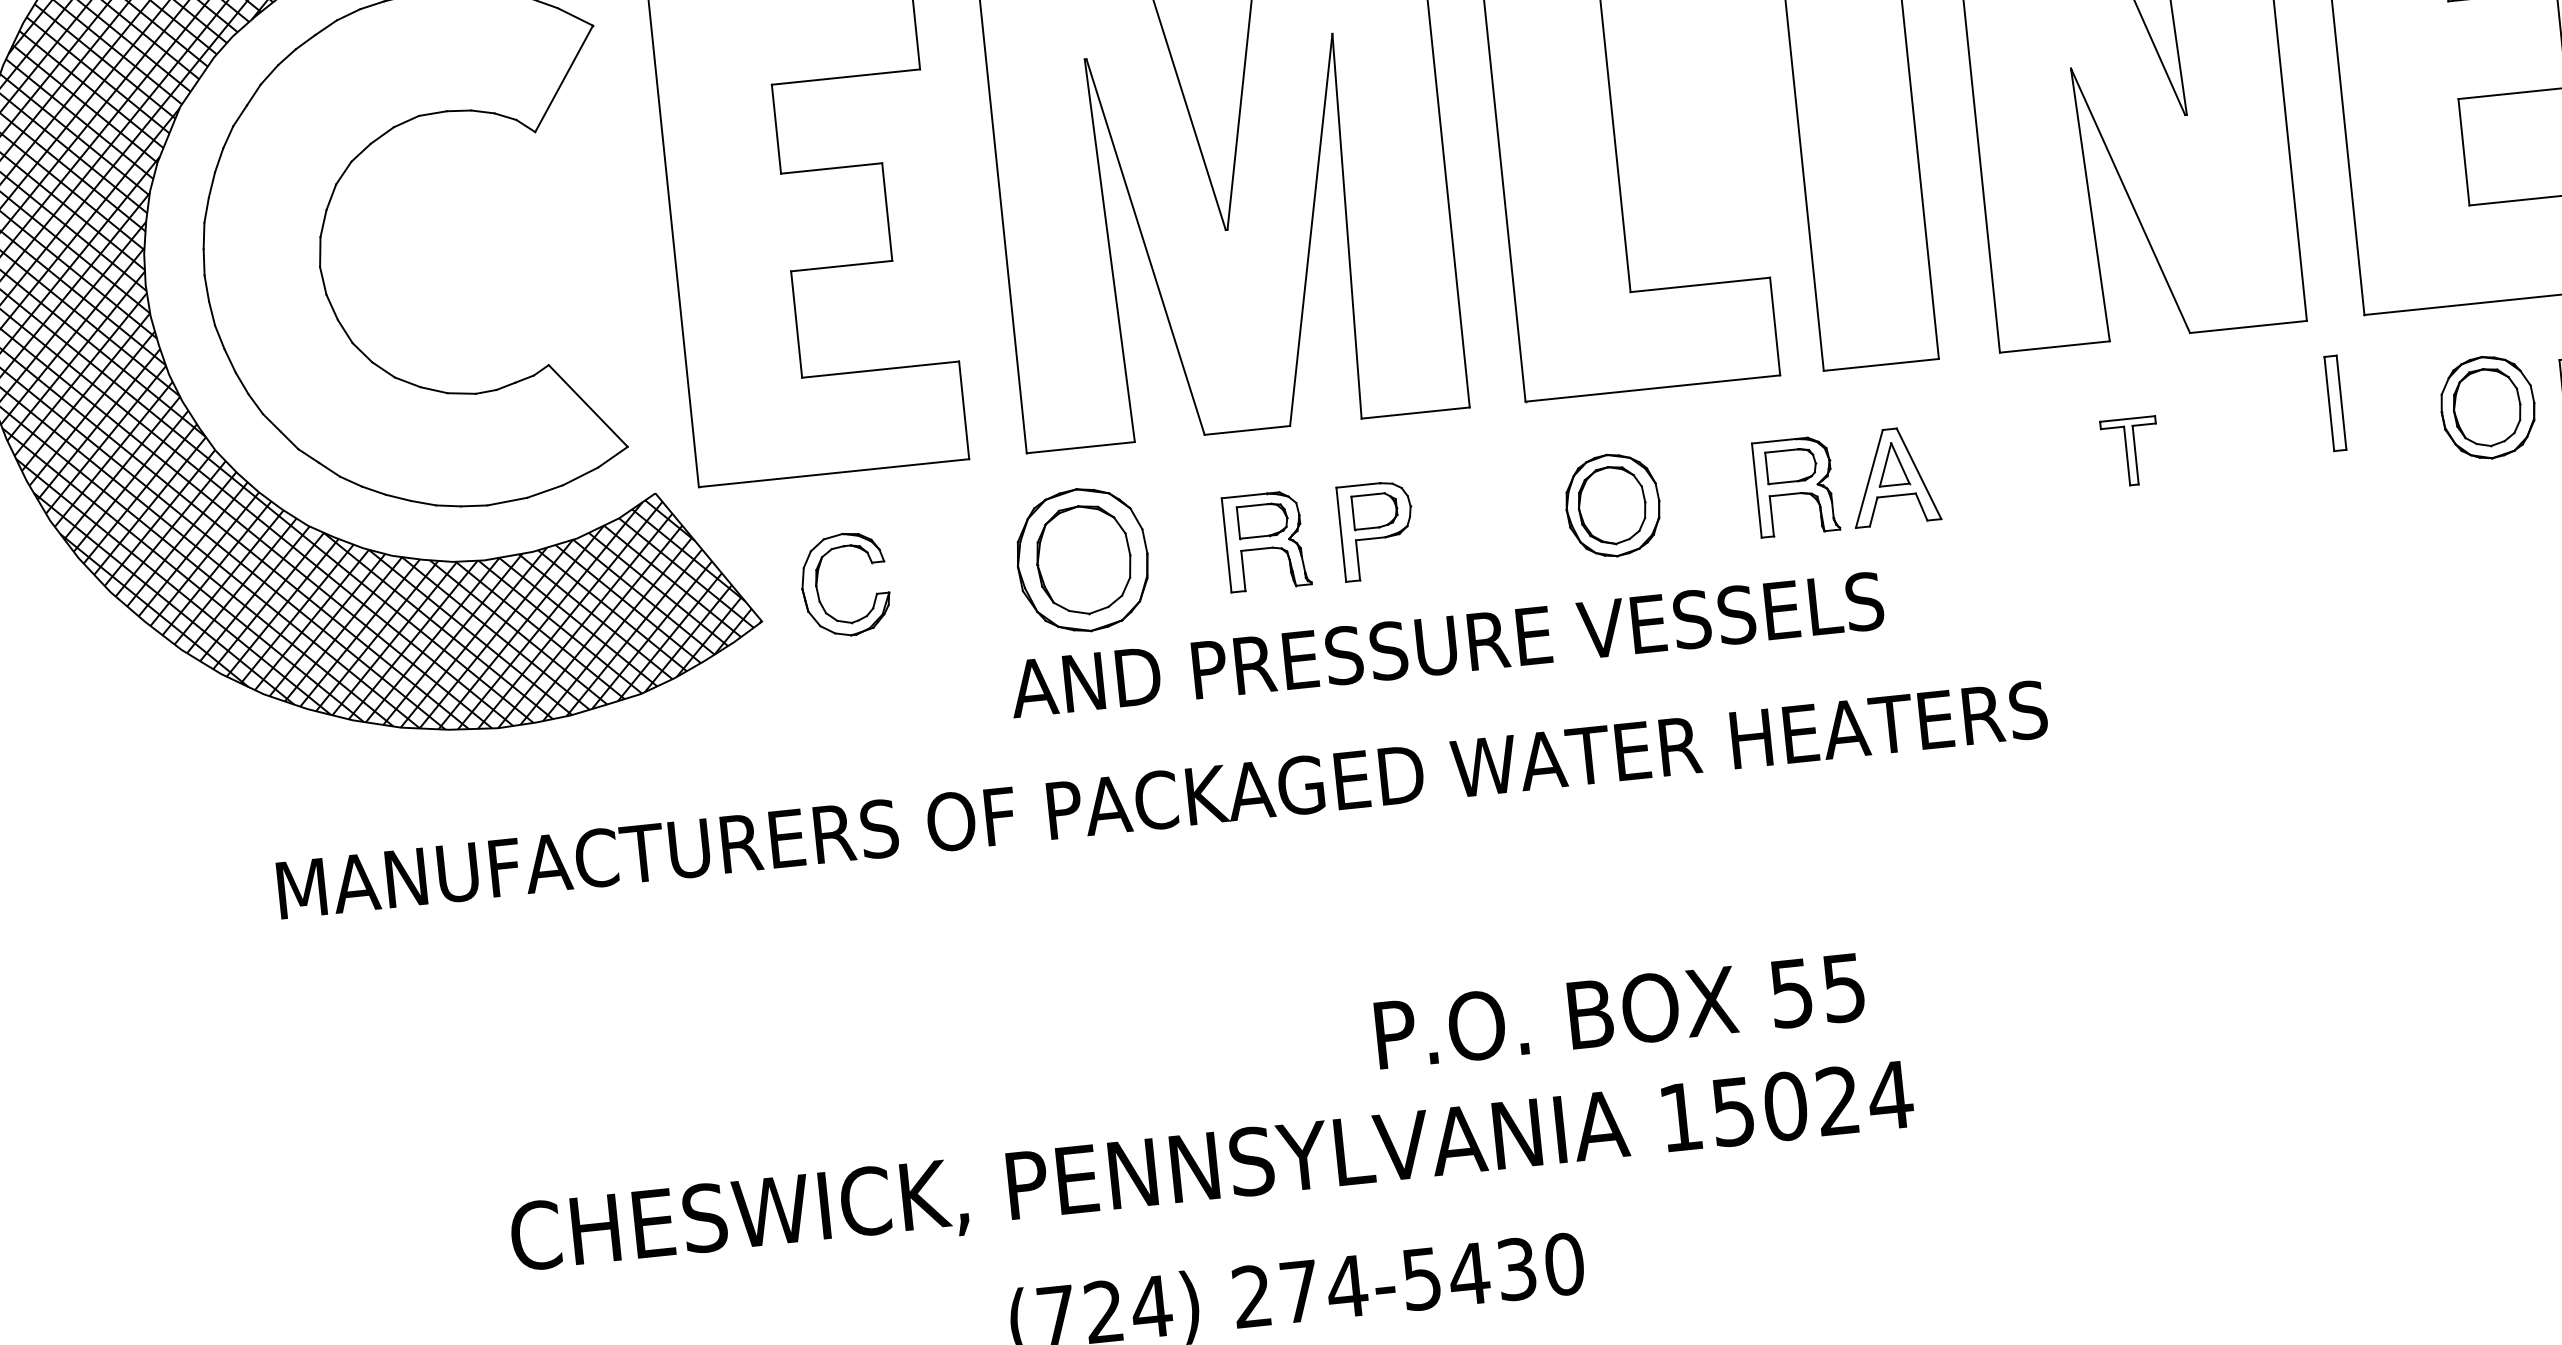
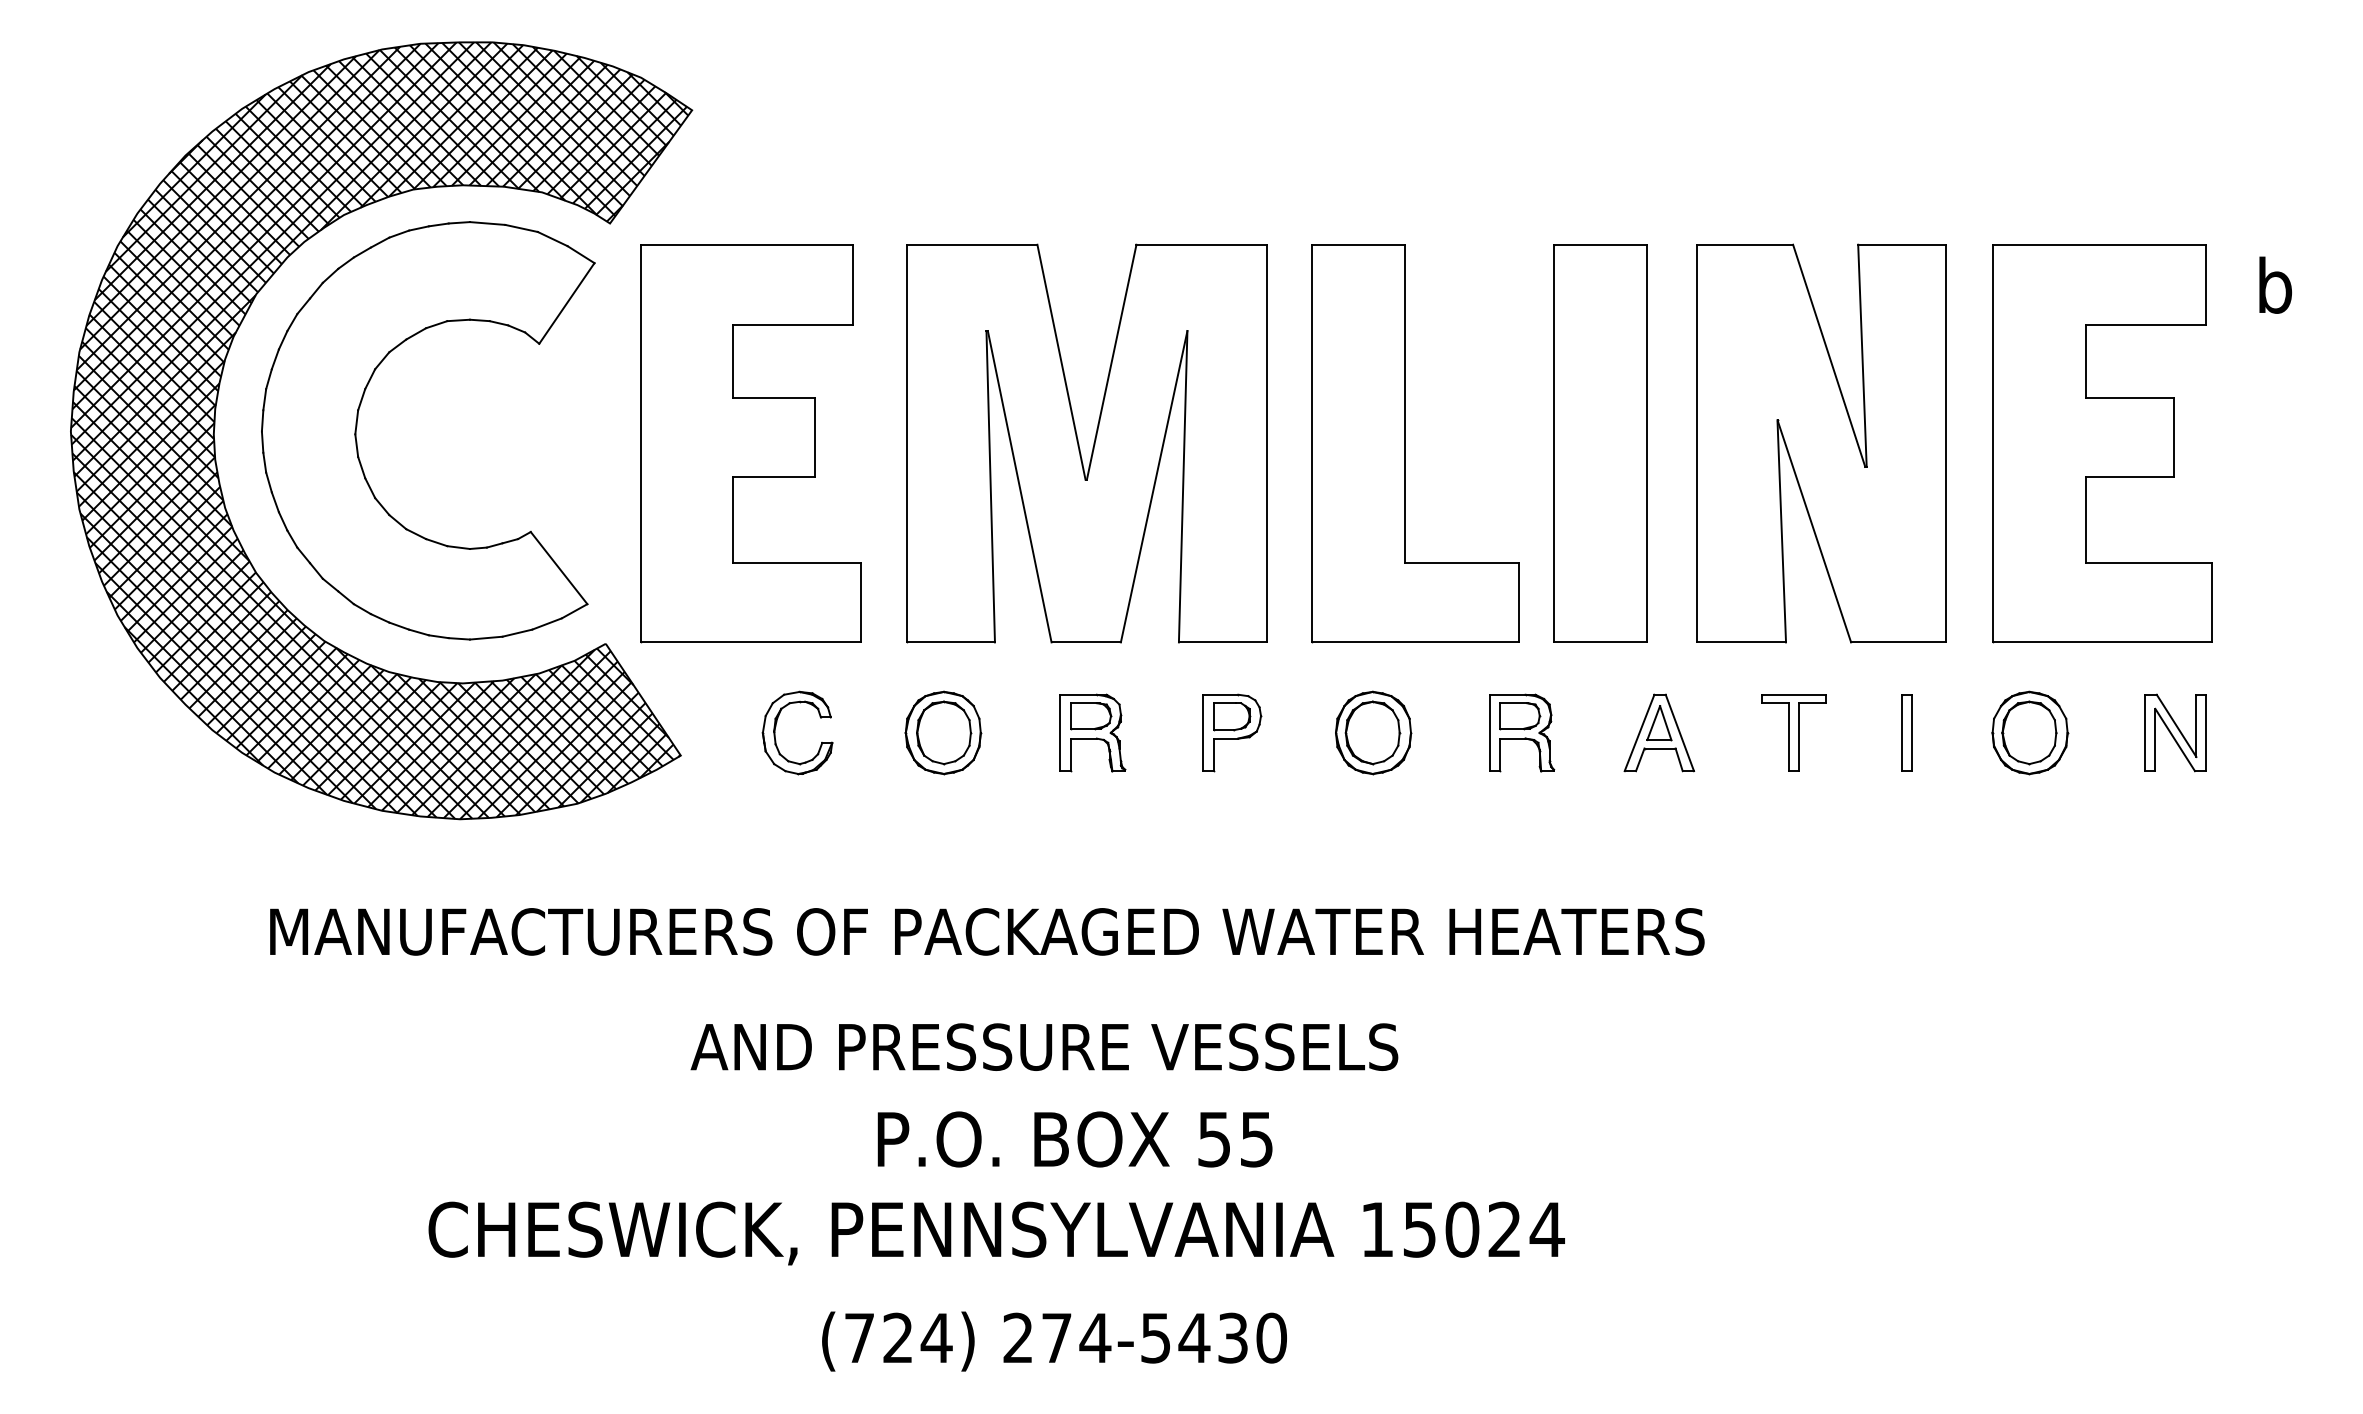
part: (2334, 402) -> (1906, 732), moved
part: (2488, 406) -> (2030, 732), moved
part: (2130, 451) -> (1793, 732), size x1.43
part: (1893, 475) -> (1659, 732), moved
part: (1377, 530) -> (1232, 732), moved
part: (1082, 559) -> (943, 732), size x0.71
part: (818, 579) -> (776, 726), moved
text: (1446, 644) -> (1044, 1046), moved
text: (1619, 1011) -> (1074, 1139), moved

